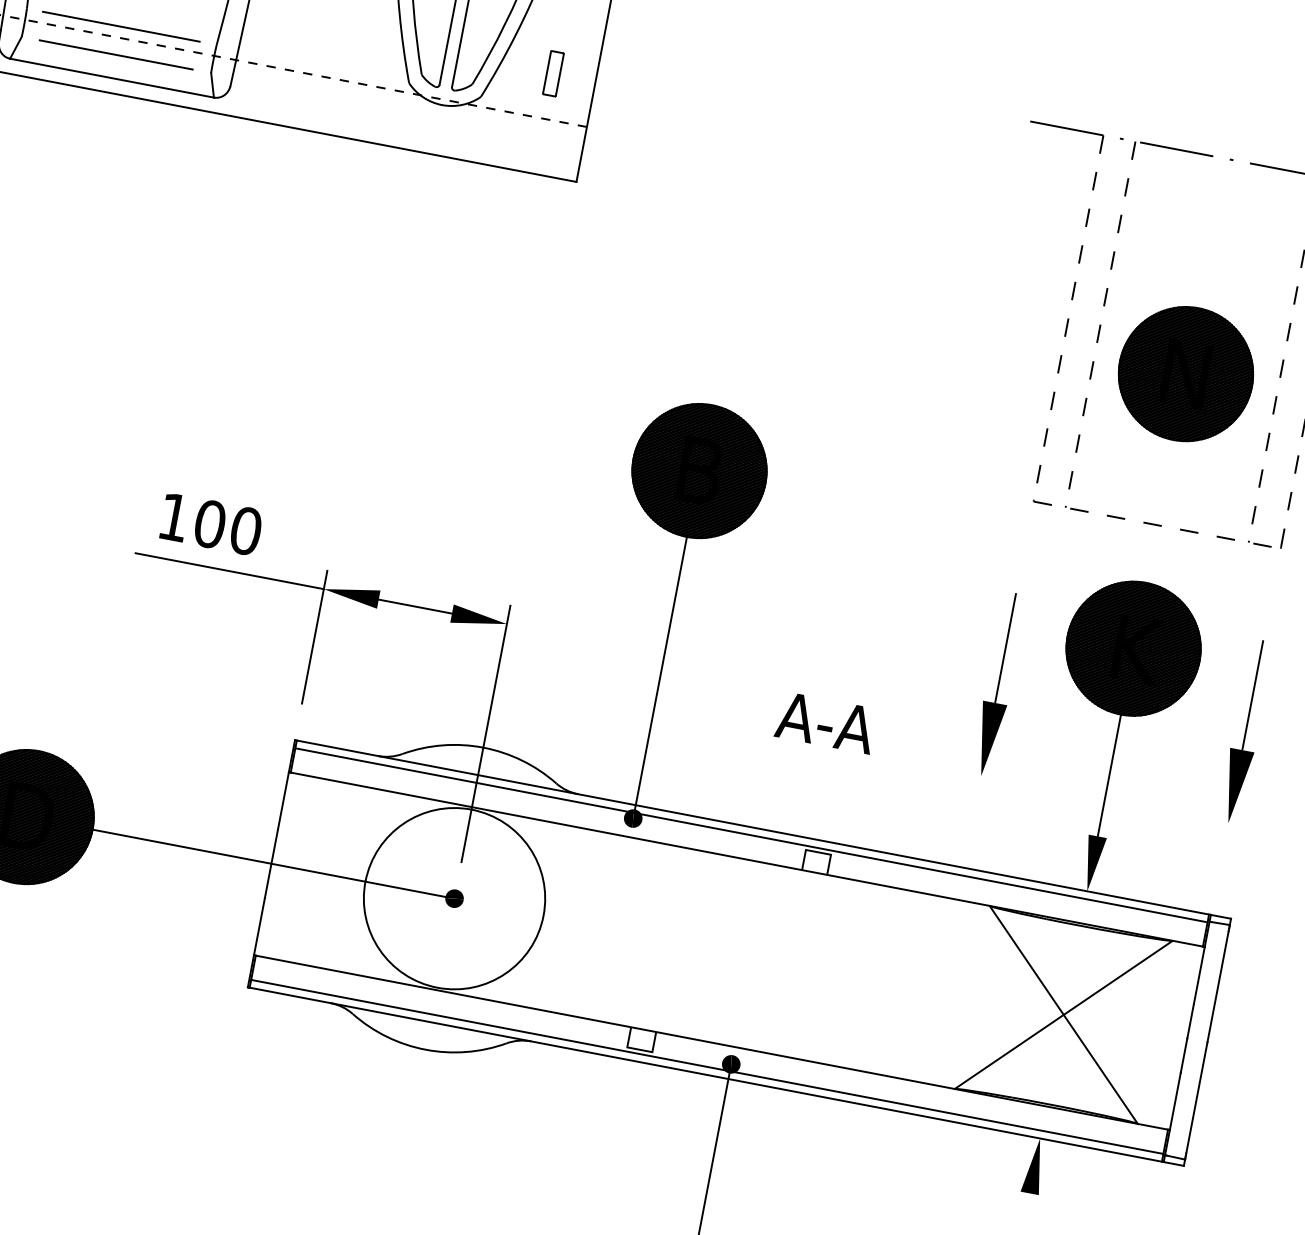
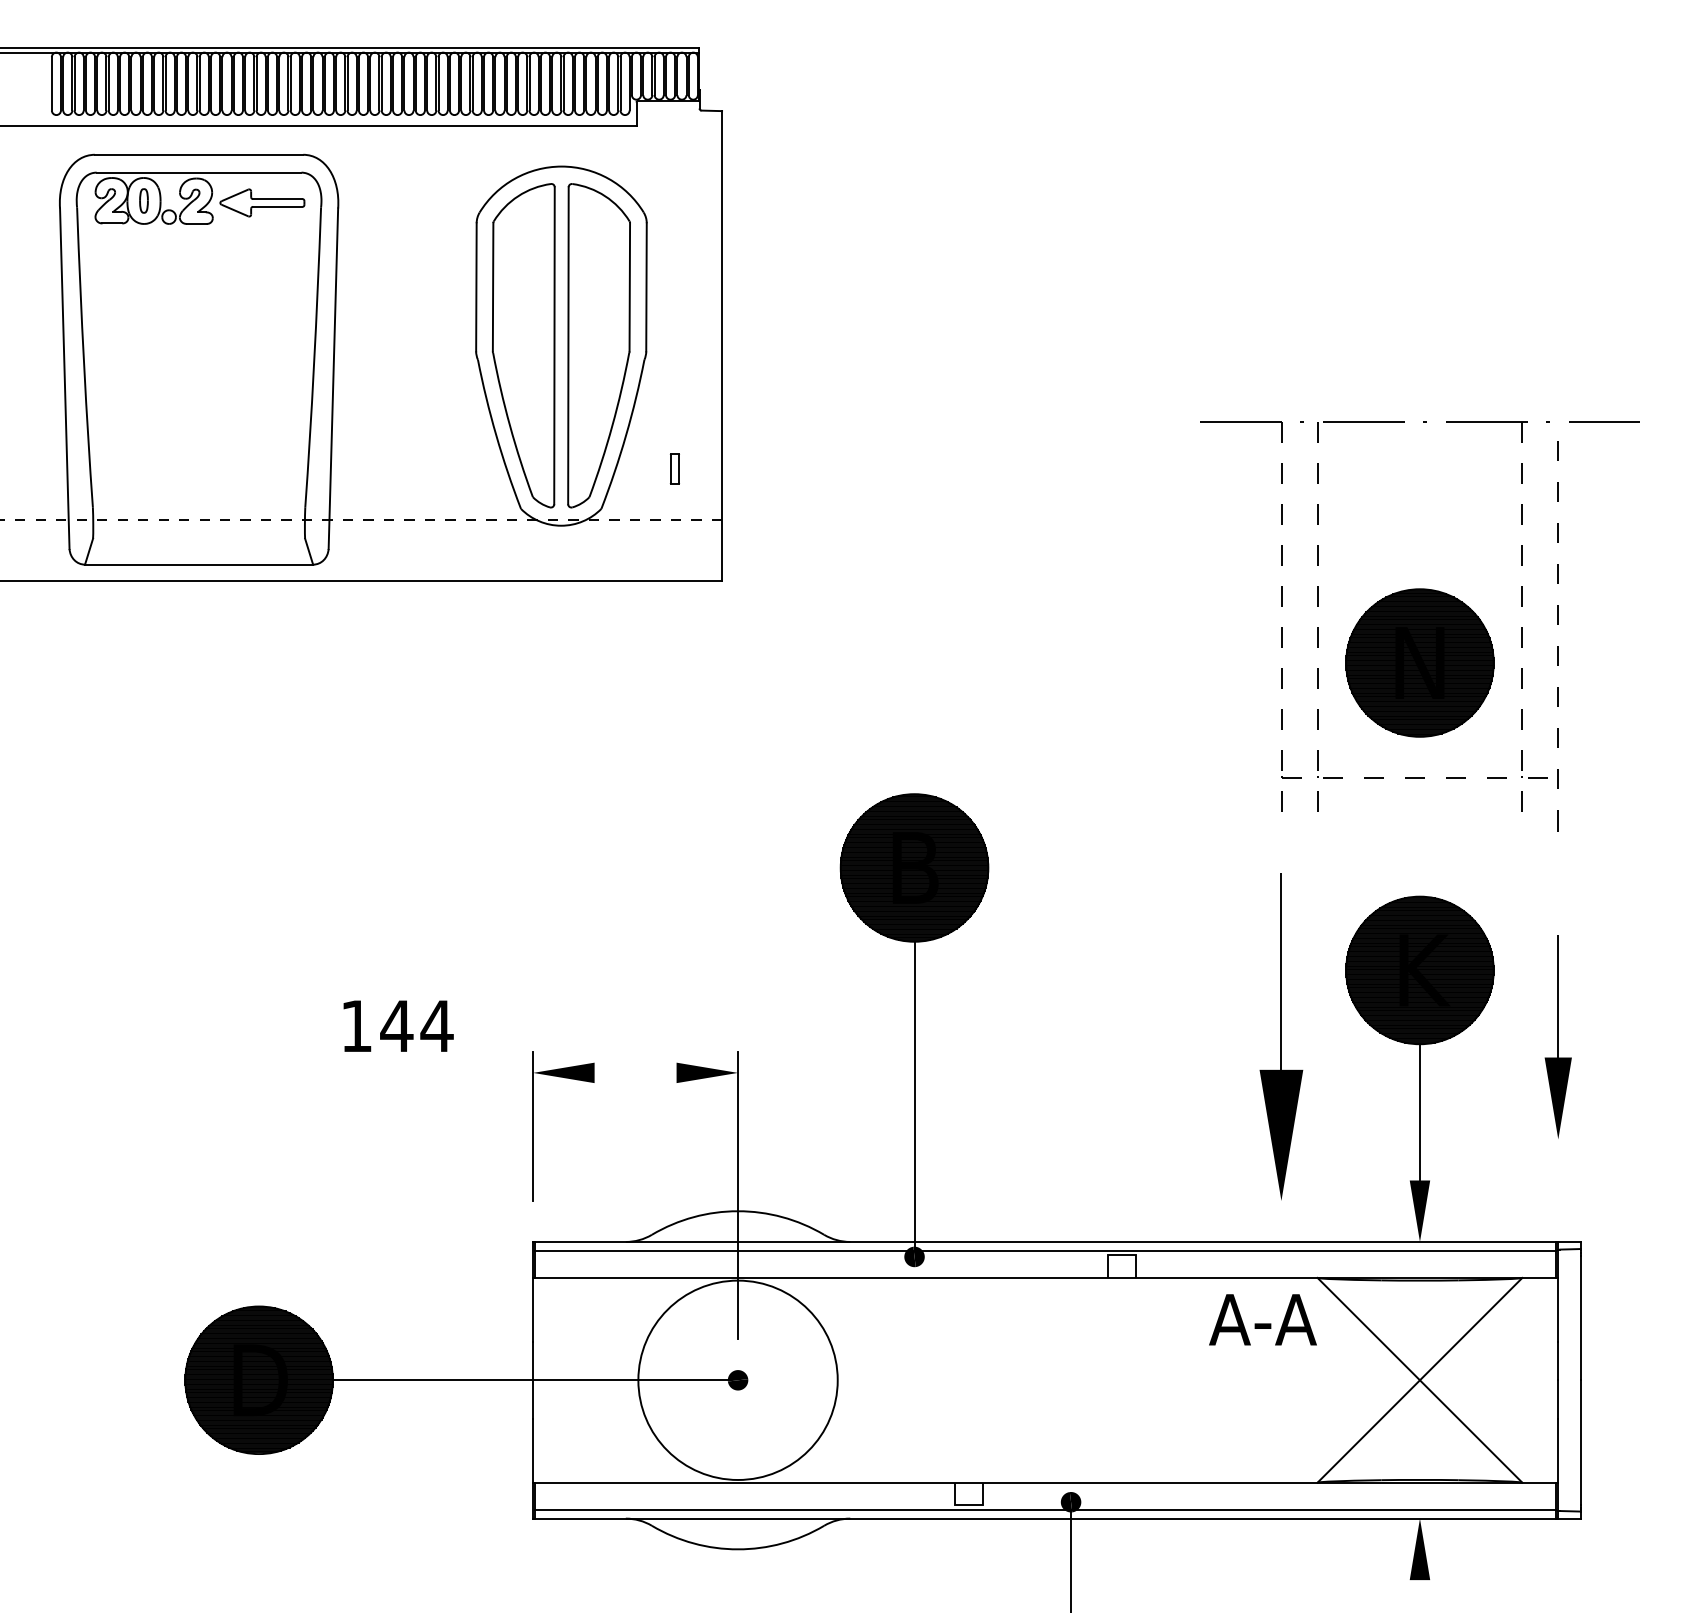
line: (121, 26) -> (198, 507), removed
line: (115, 54) -> (198, 538), removed
part: (553, 73) -> (674, 468), size x0.6
part: (1152, 523) -> (1414, 777), moved
text: (227, 526) -> (416, 1025), 100 -> 144
line: (229, 570) -> (427, 1072), removed
line: (415, 606) -> (635, 1072), removed
part: (998, 684) -> (1281, 1036), size x1.6
text: (825, 722) -> (1262, 1319), moved

